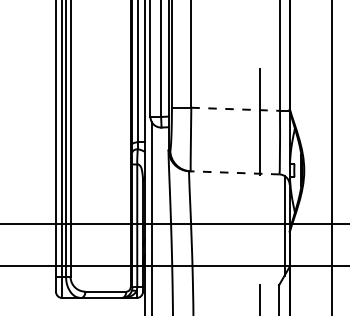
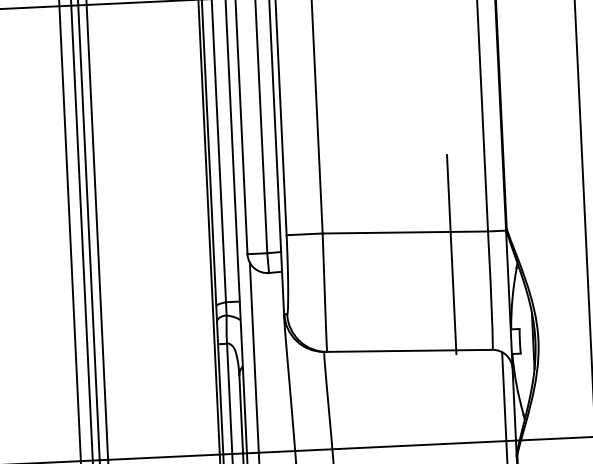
line: (236, 109) -> (406, 232), dashed -> solid
line: (234, 172) -> (408, 350), dashed -> solid

